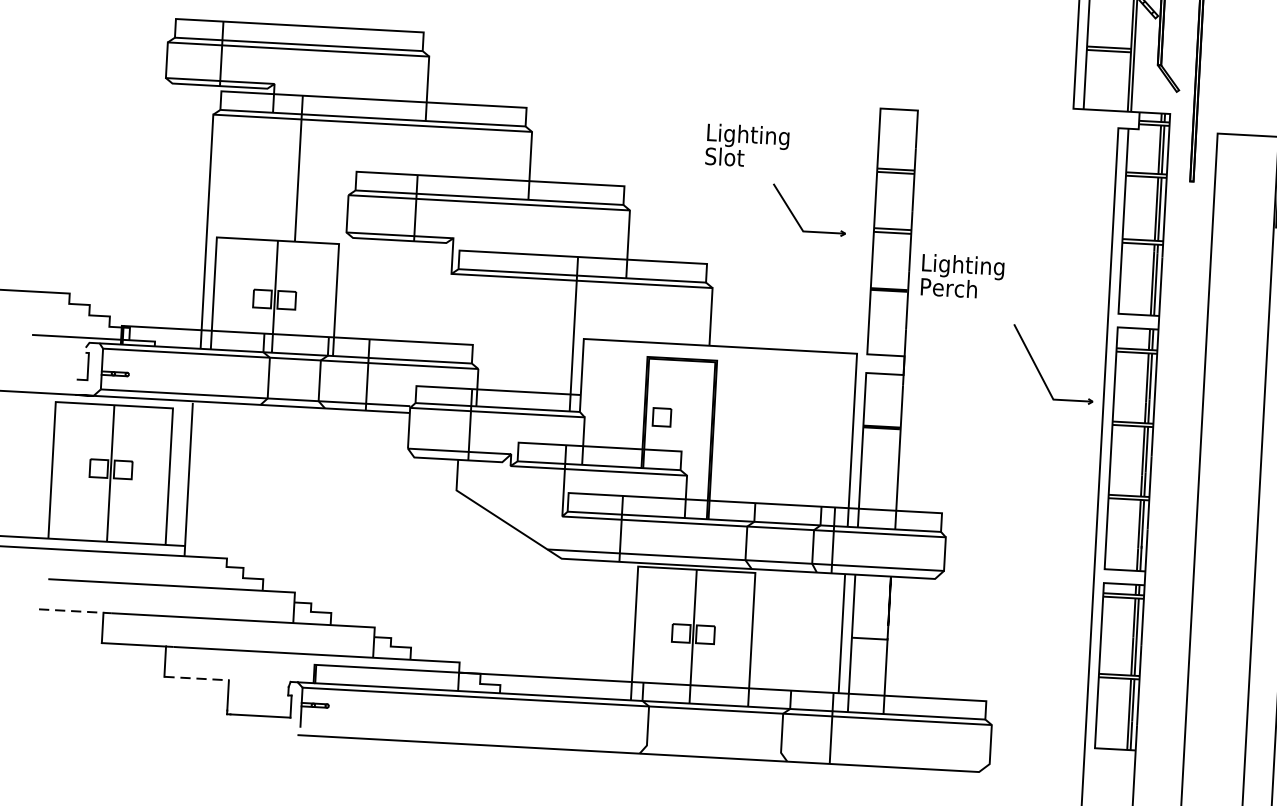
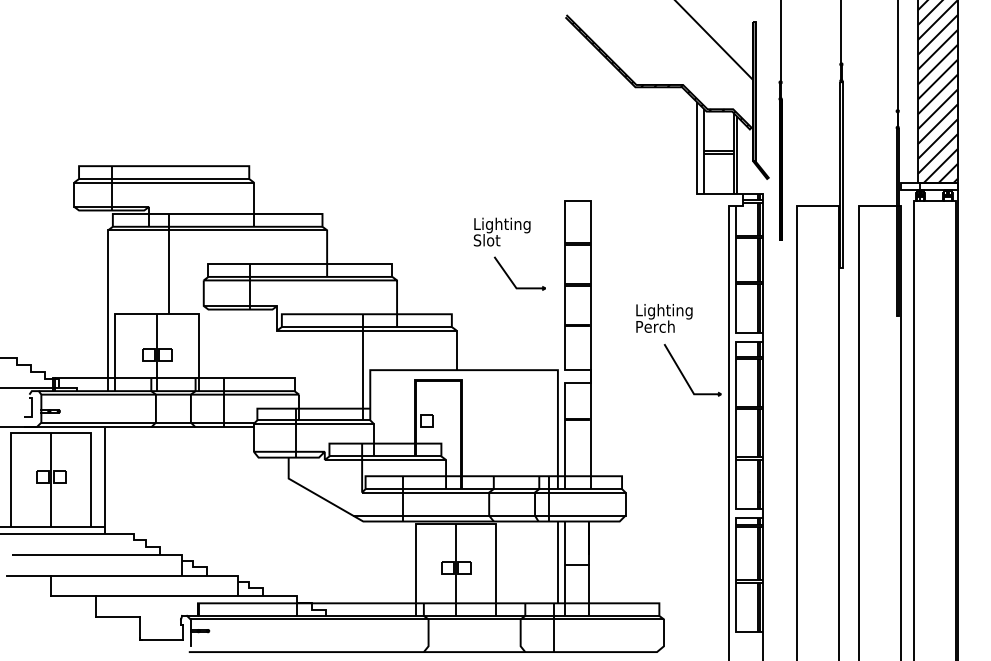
text: (746, 145) -> (501, 231), moved
text: (962, 276) -> (664, 318), moved
line: (71, 611) -> (29, 575), dashed -> solid
line: (197, 679) -> (118, 617), dashed -> solid

